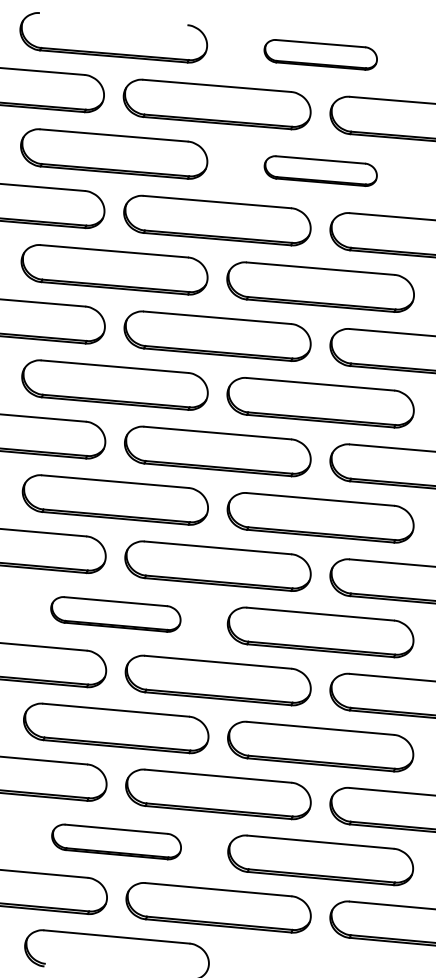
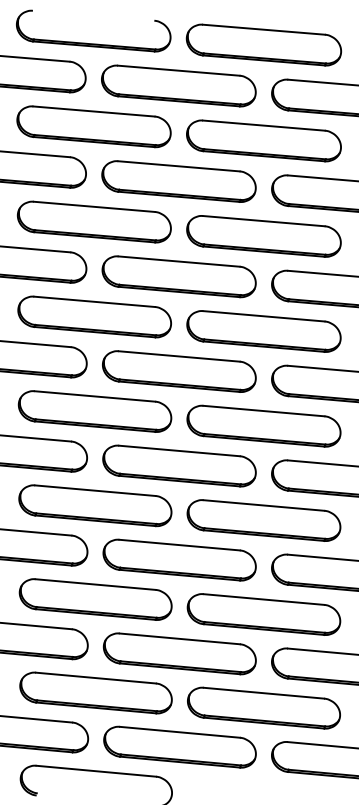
part: (320, 54) -> (263, 44), size x1.67
part: (320, 170) -> (263, 140), size x1.67
part: (115, 614) -> (95, 505), size x1.43
part: (116, 841) -> (95, 692), size x1.43

